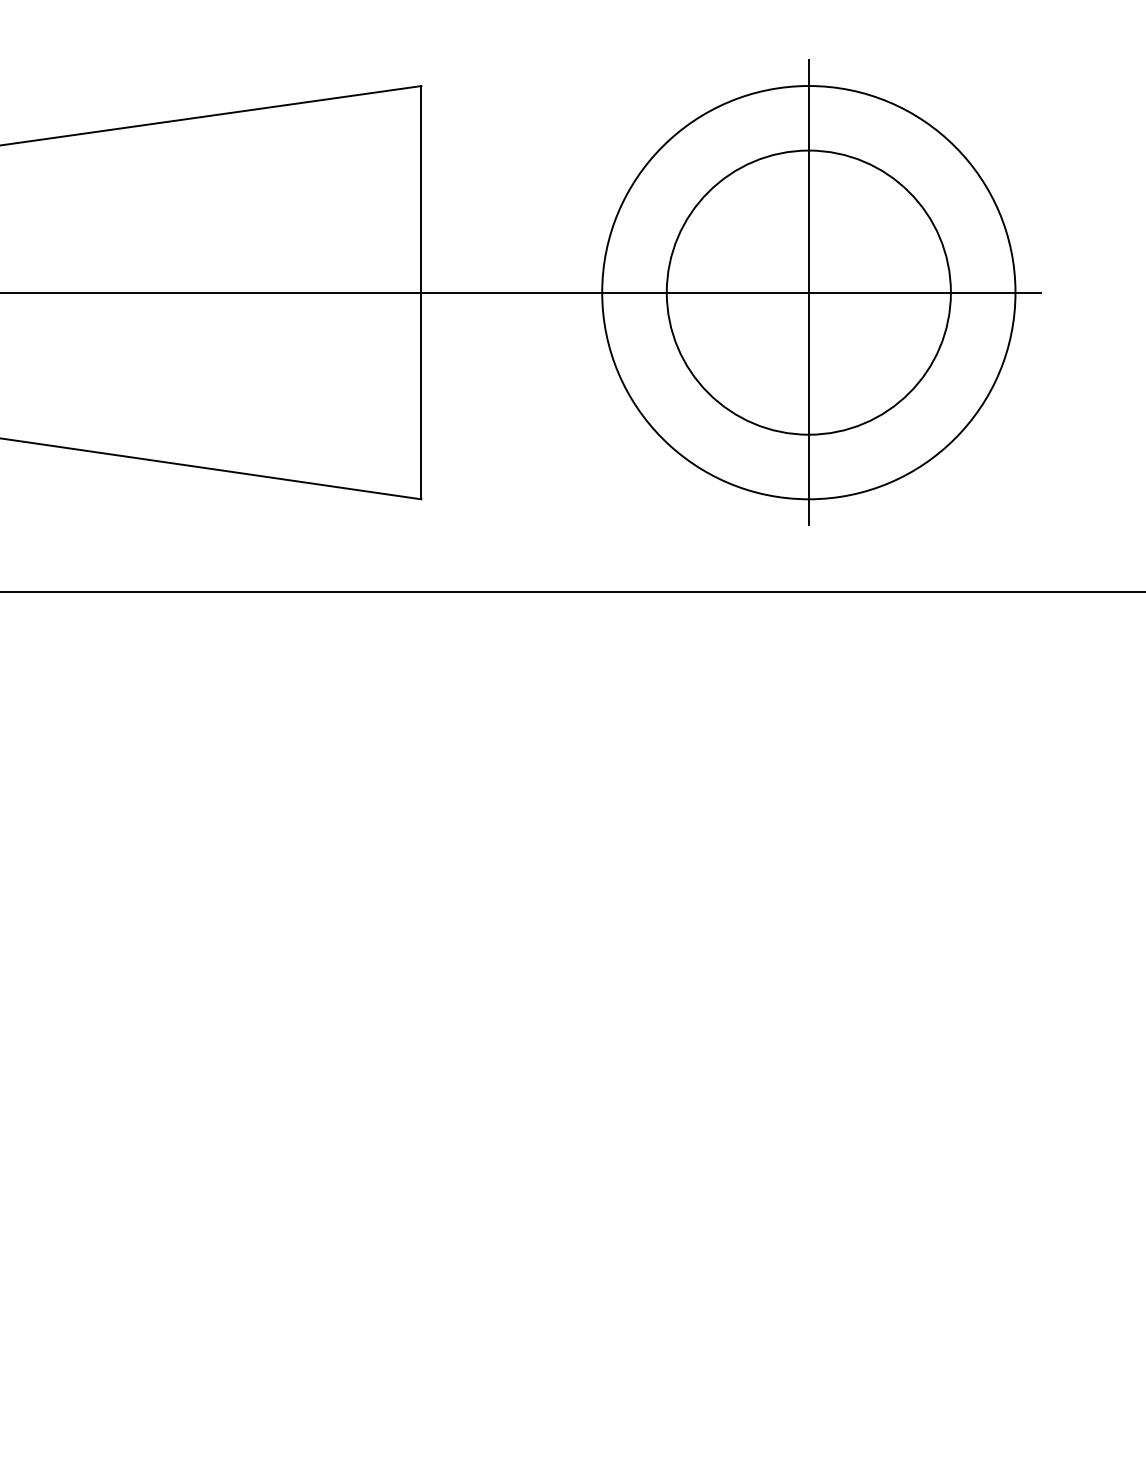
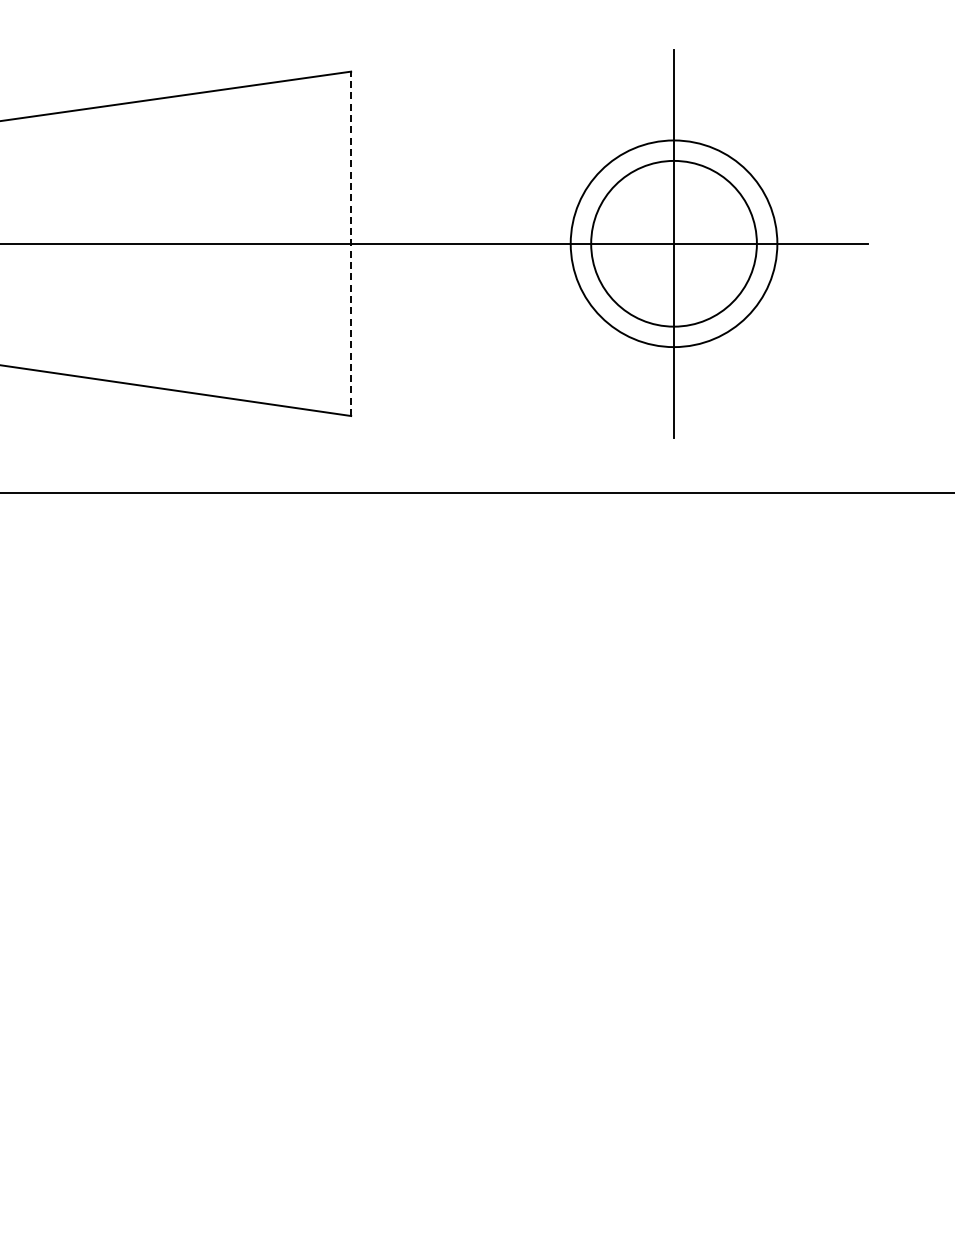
line: (421, 292) -> (351, 243), solid -> dashed
circle: (808, 292) -> (673, 243), size x0.6
circle: (808, 292) -> (673, 243), size x0.7

